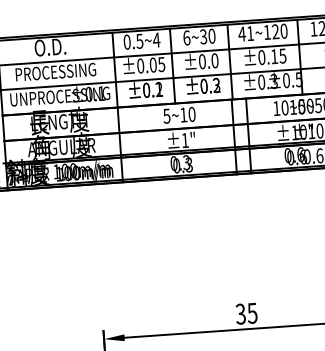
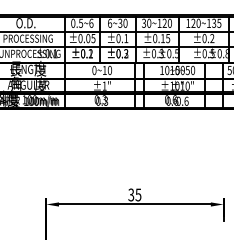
text: (245, 32) -> (146, 22), 41~120 -> 30~120
text: (156, 38) -> (91, 22), 0.5~4 -> 0.5~6
text: (215, 60) -> (126, 38), ±0.0 -> ±0.1
text: (166, 114) -> (94, 69), 5~10 -> 0~10

